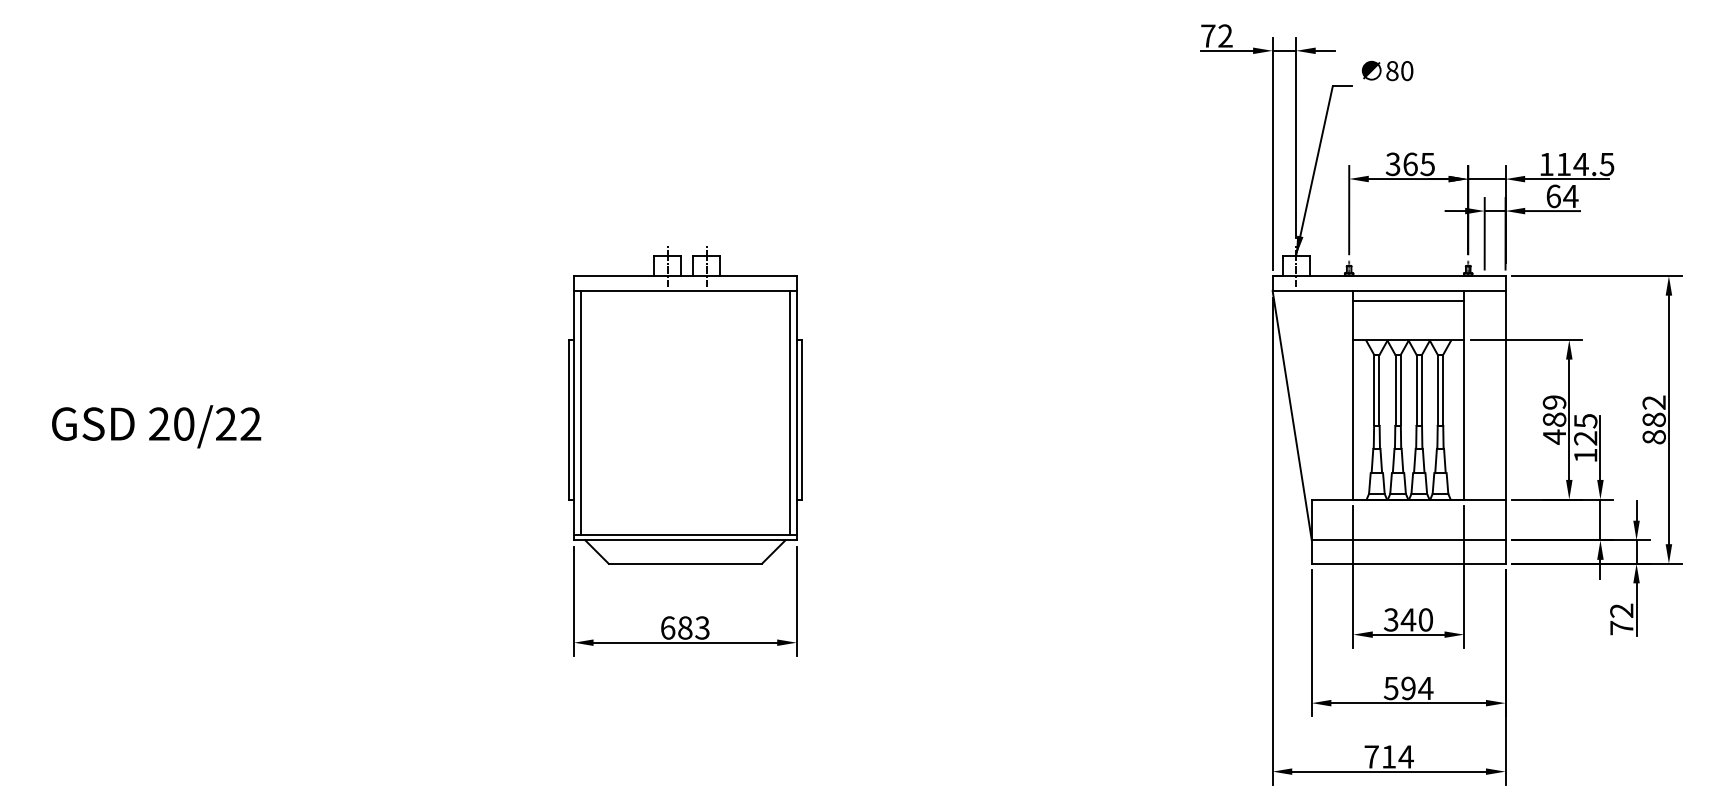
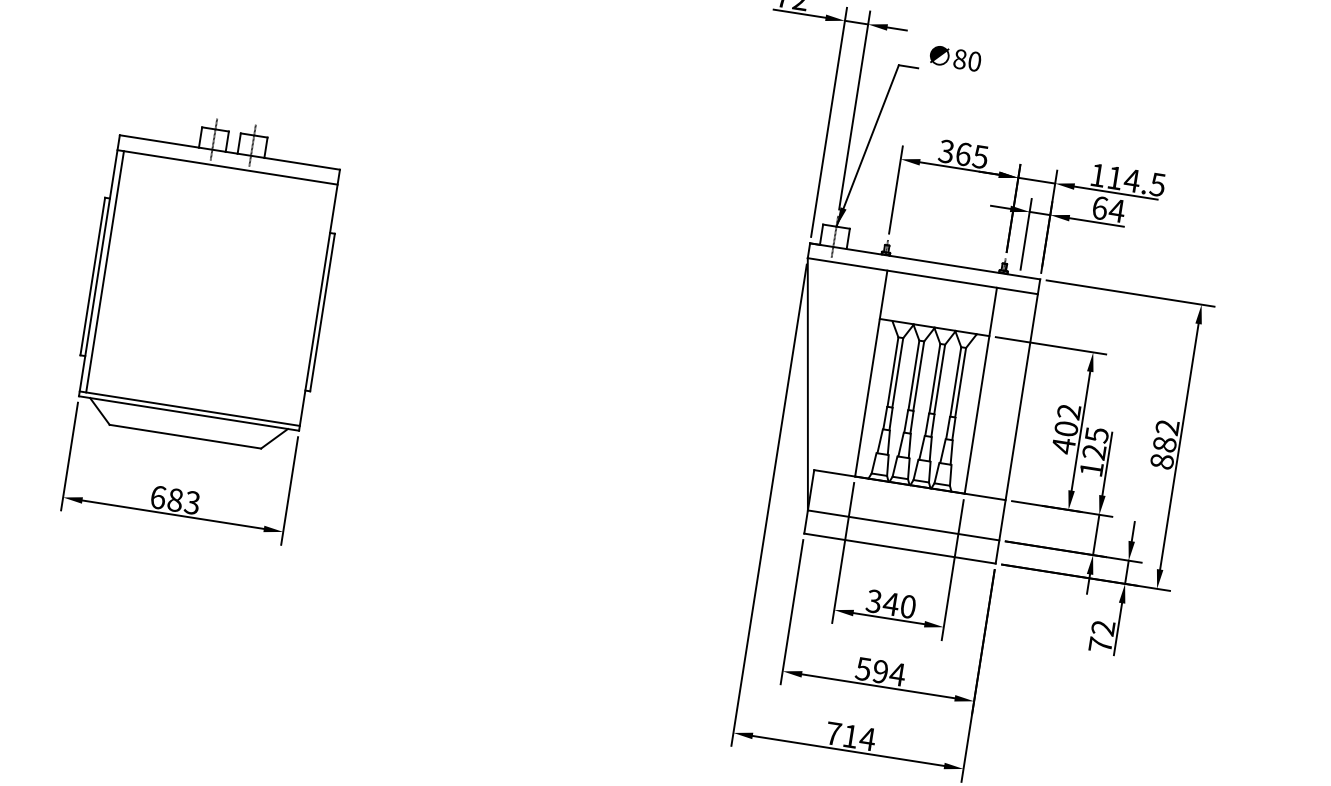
line: (1408, 300) -> (940, 288), removed
text: (1554, 410) -> (1067, 419), 489 -> 402
line: (790, 413) -> (312, 304), removed

